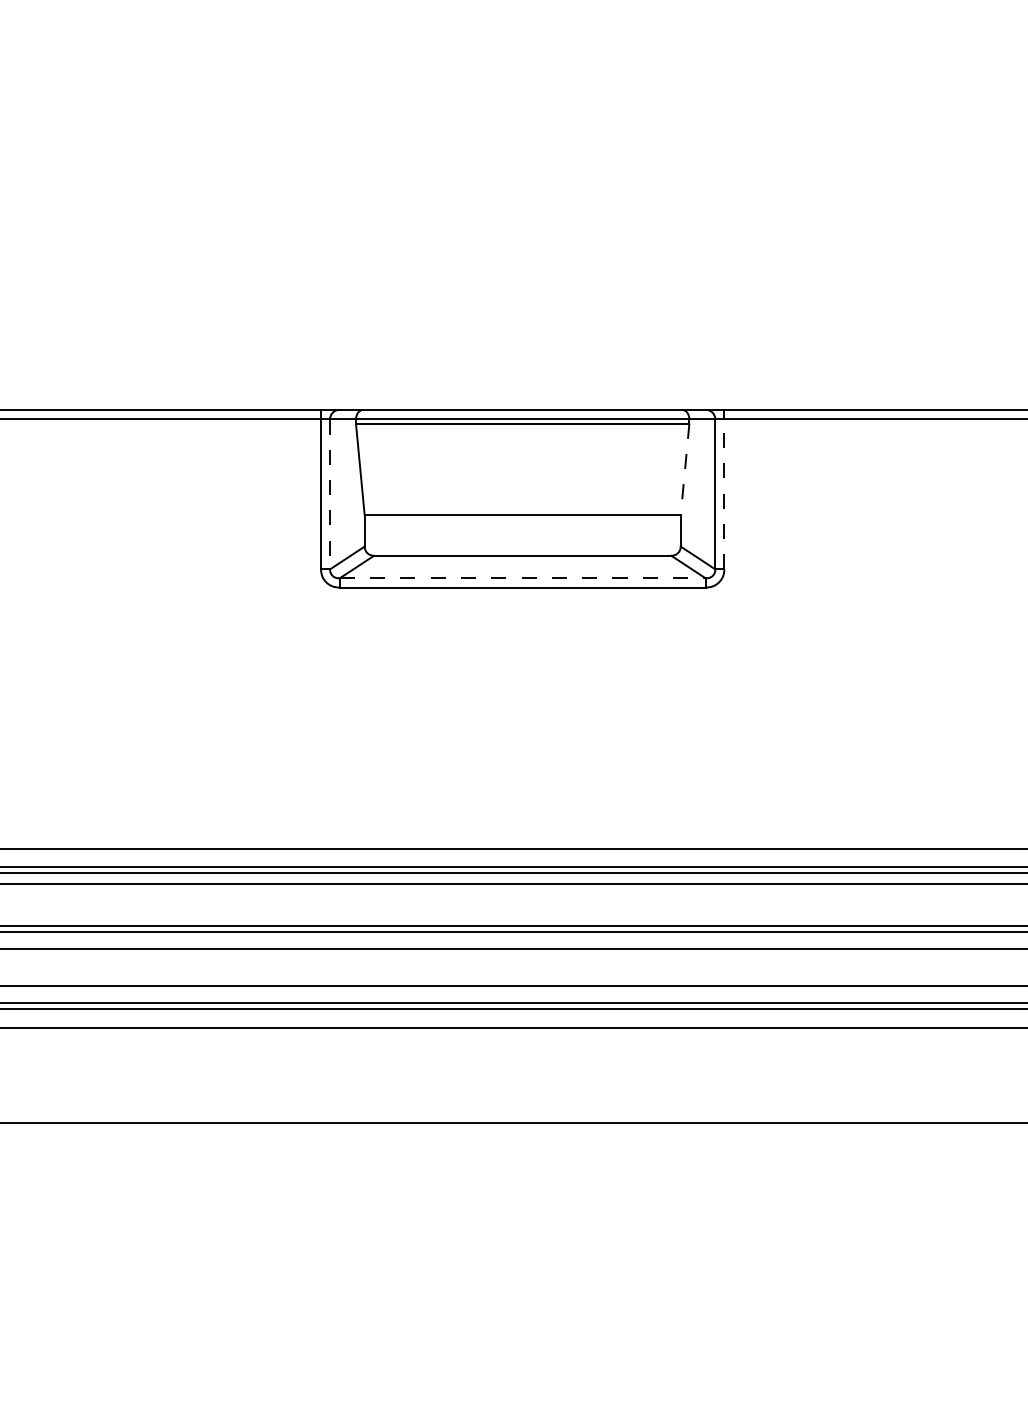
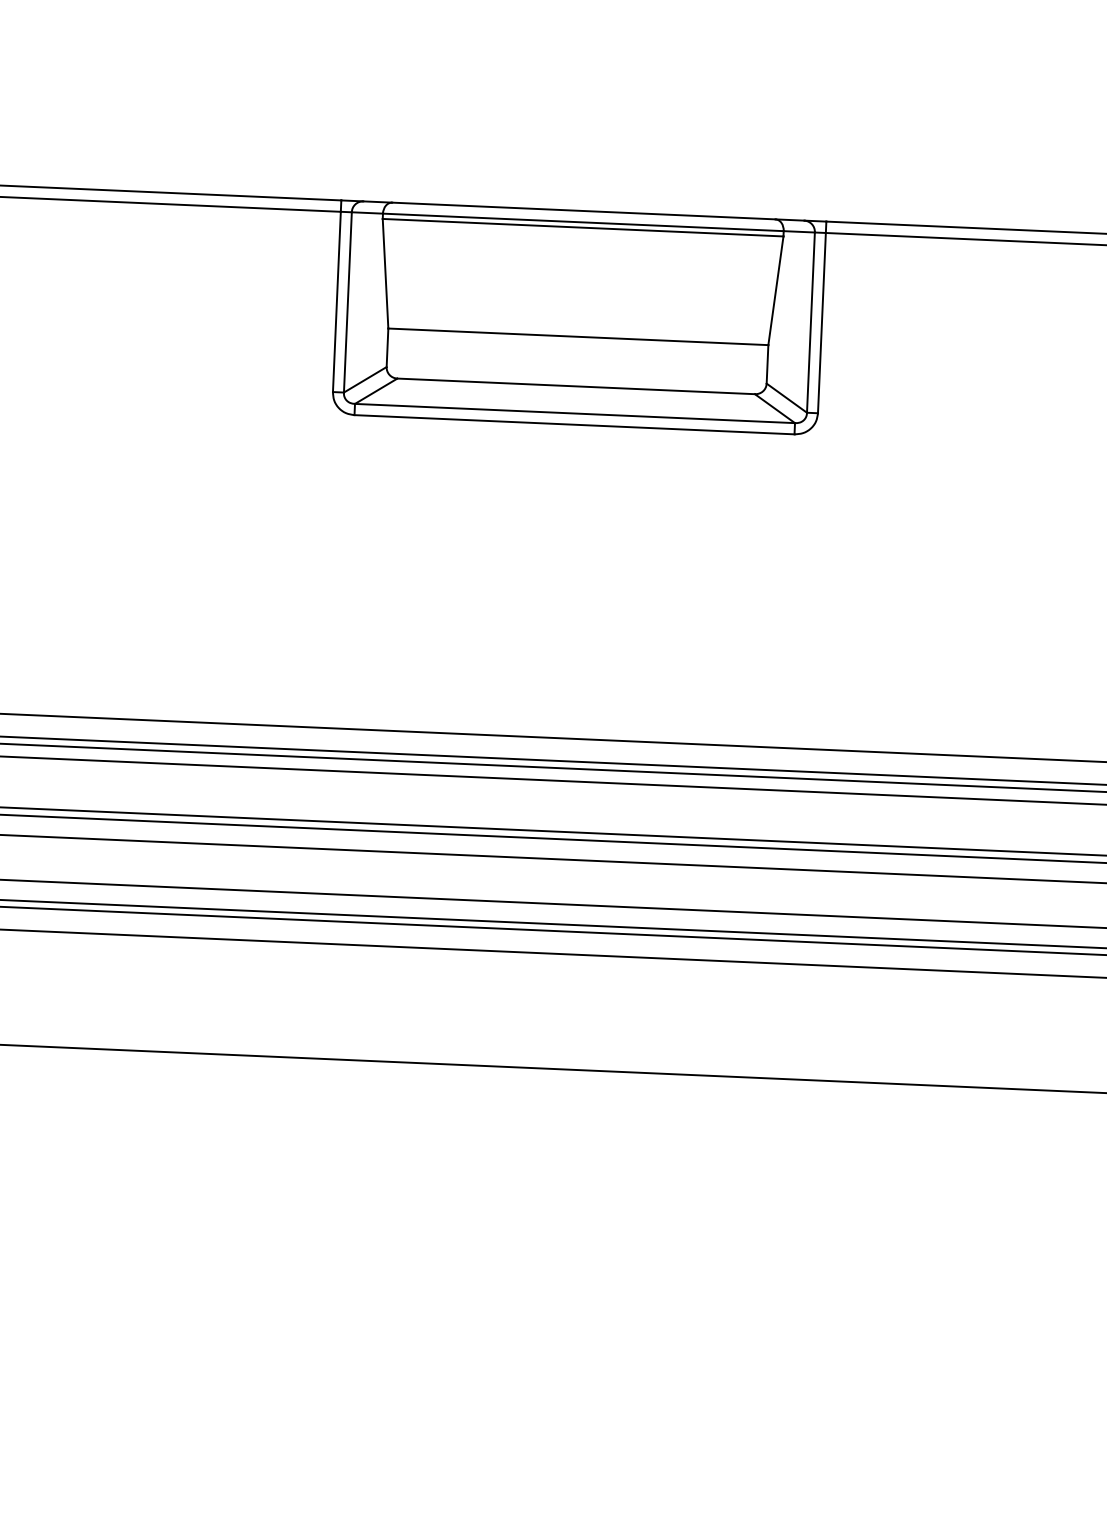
line: (685, 469) -> (776, 291), dashed -> solid
line: (330, 494) -> (348, 302), dashed -> solid
line: (724, 494) -> (821, 323), dashed -> solid
line: (523, 578) -> (575, 413), dashed -> solid

